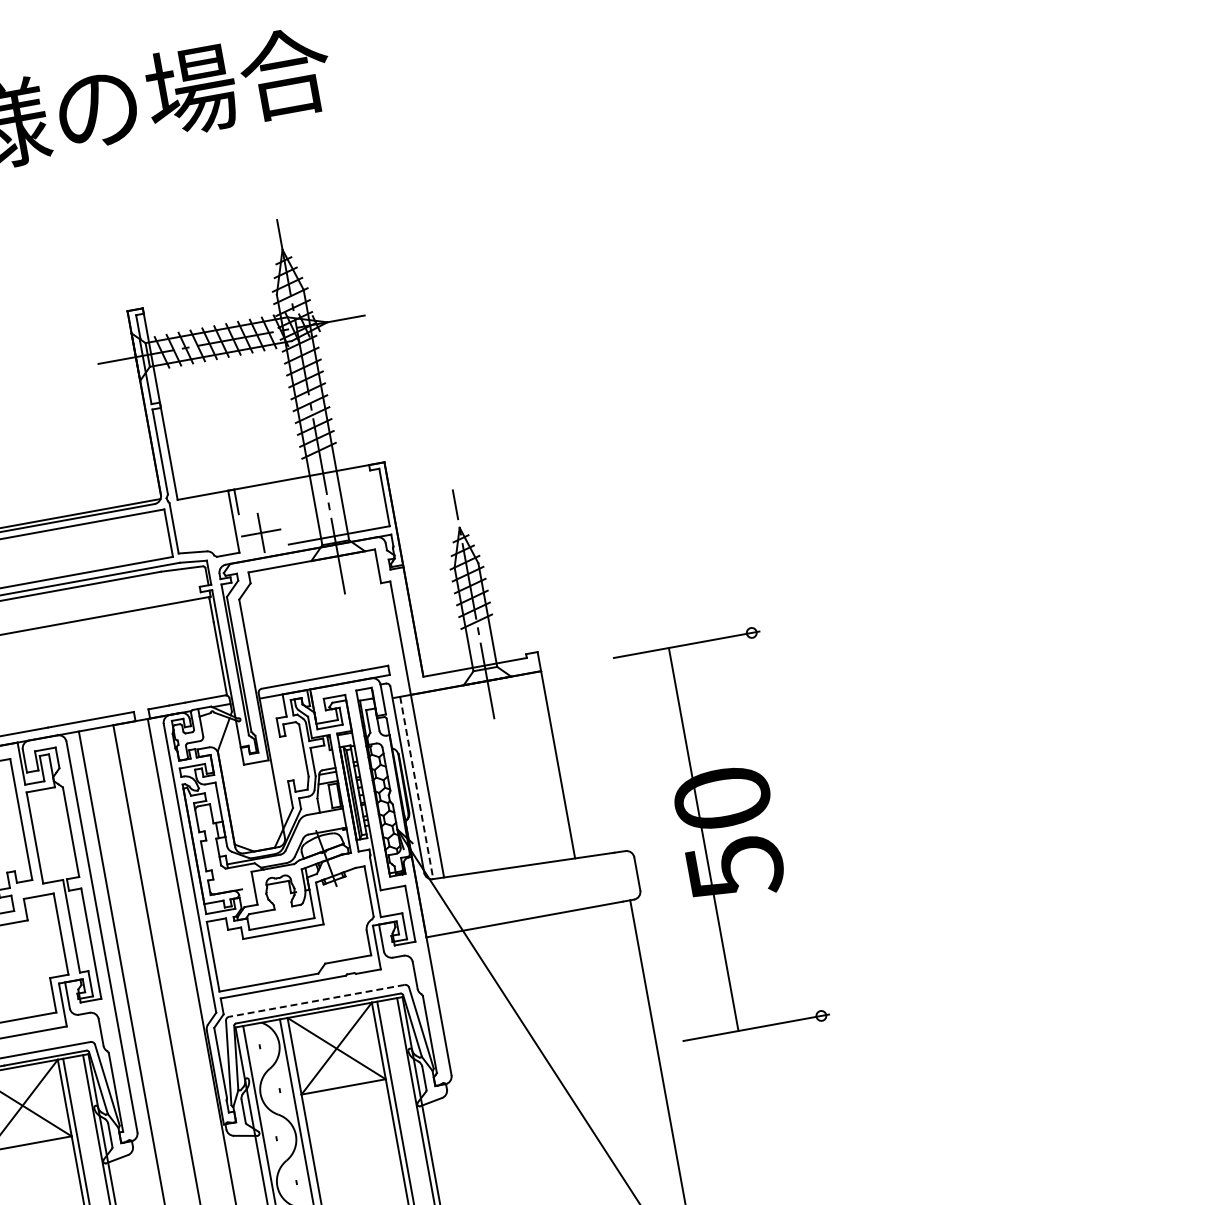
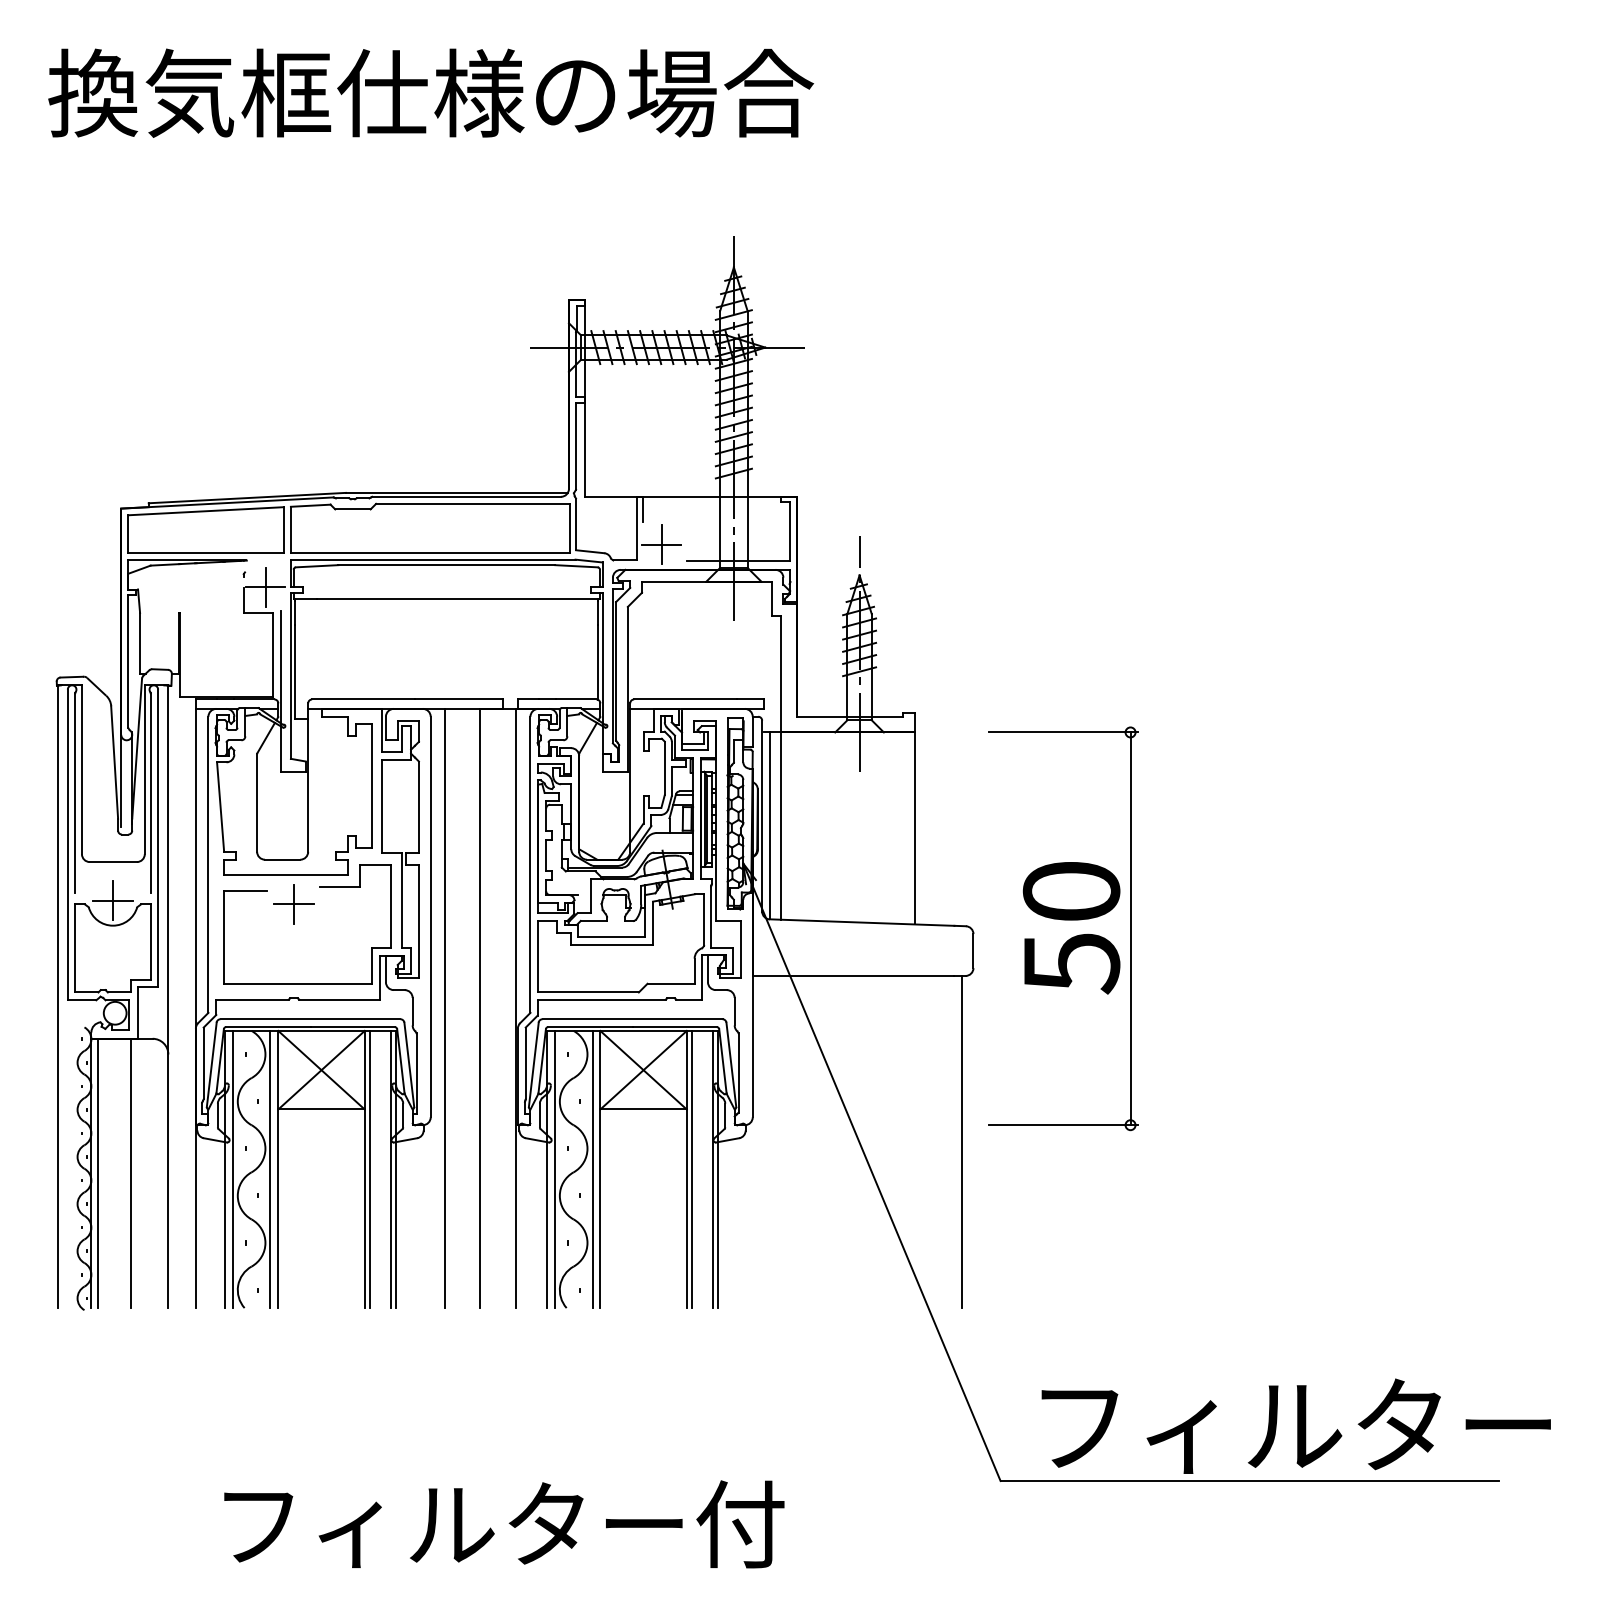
line: (417, 788) -> (770, 826), dashed -> solid
line: (703, 839) -> (1130, 928), moved
line: (316, 1001) -> (632, 1019), dashed -> solid

